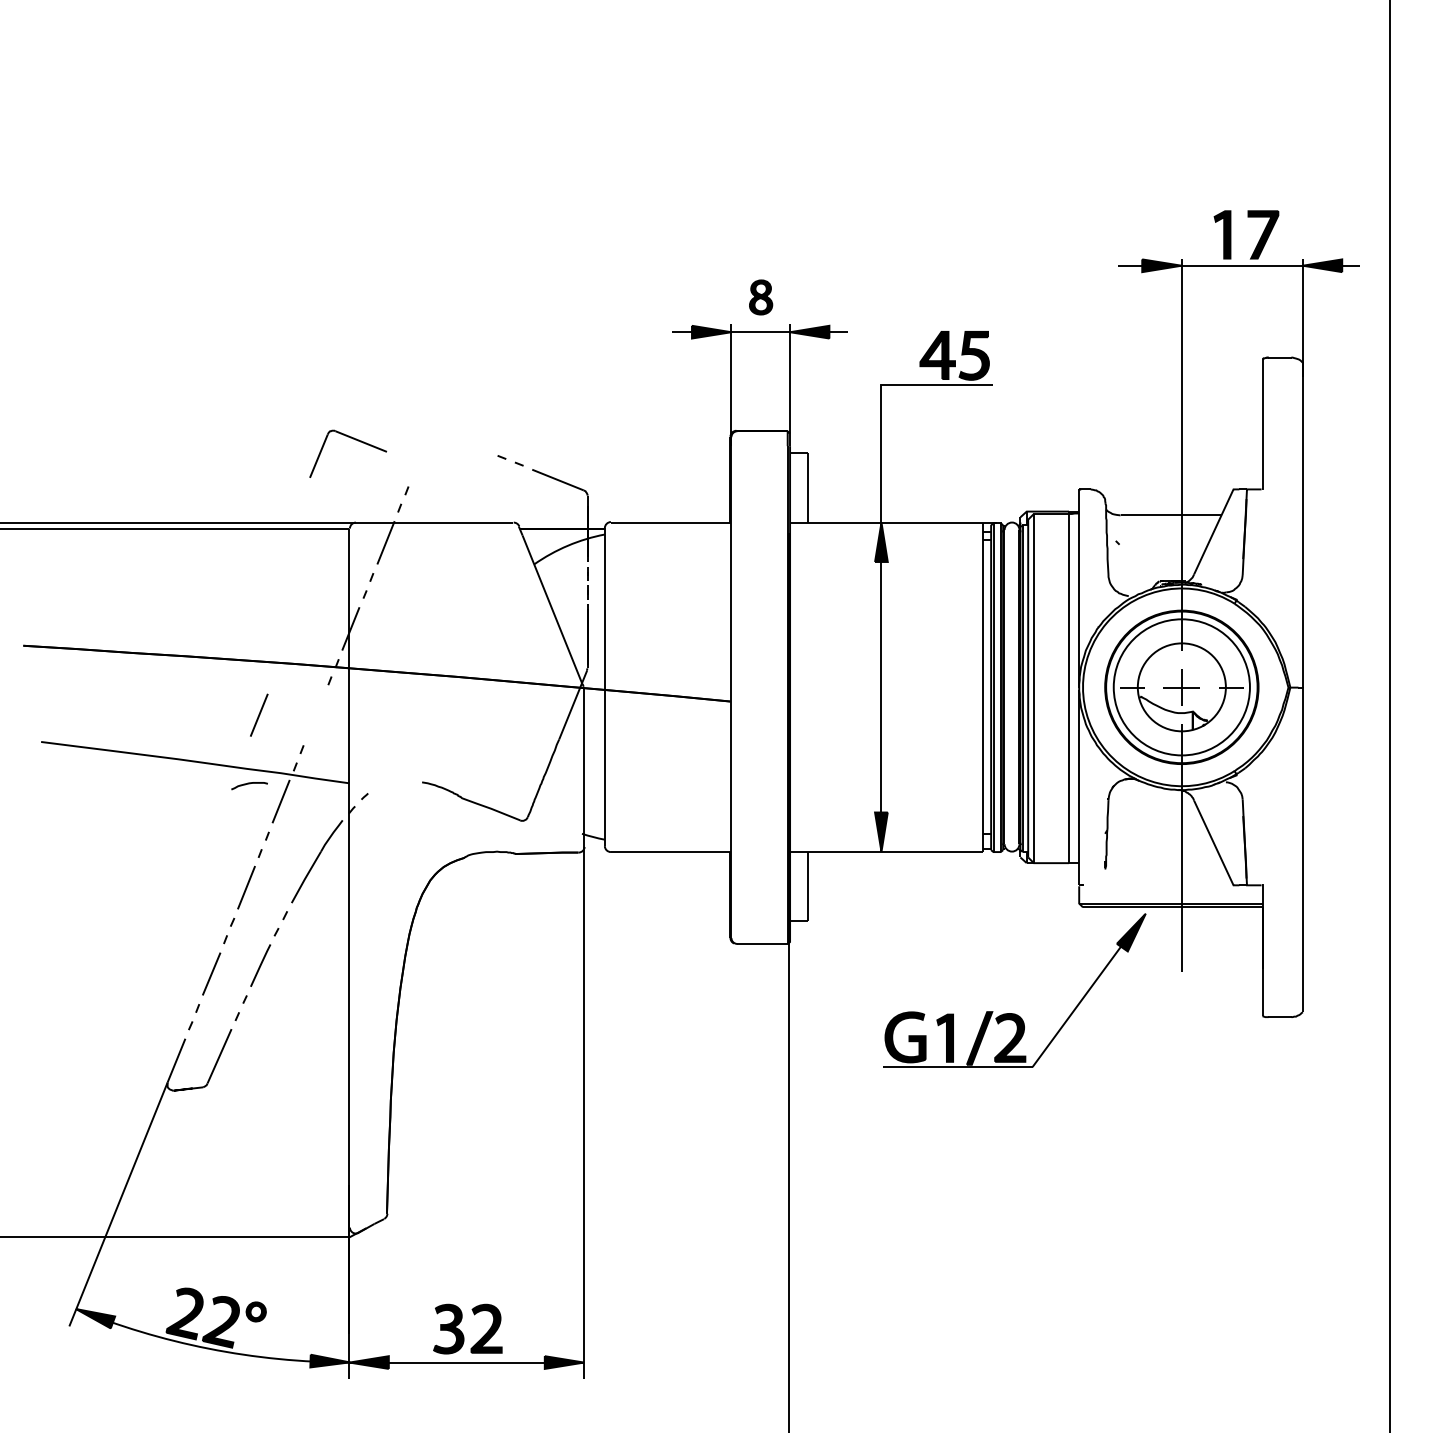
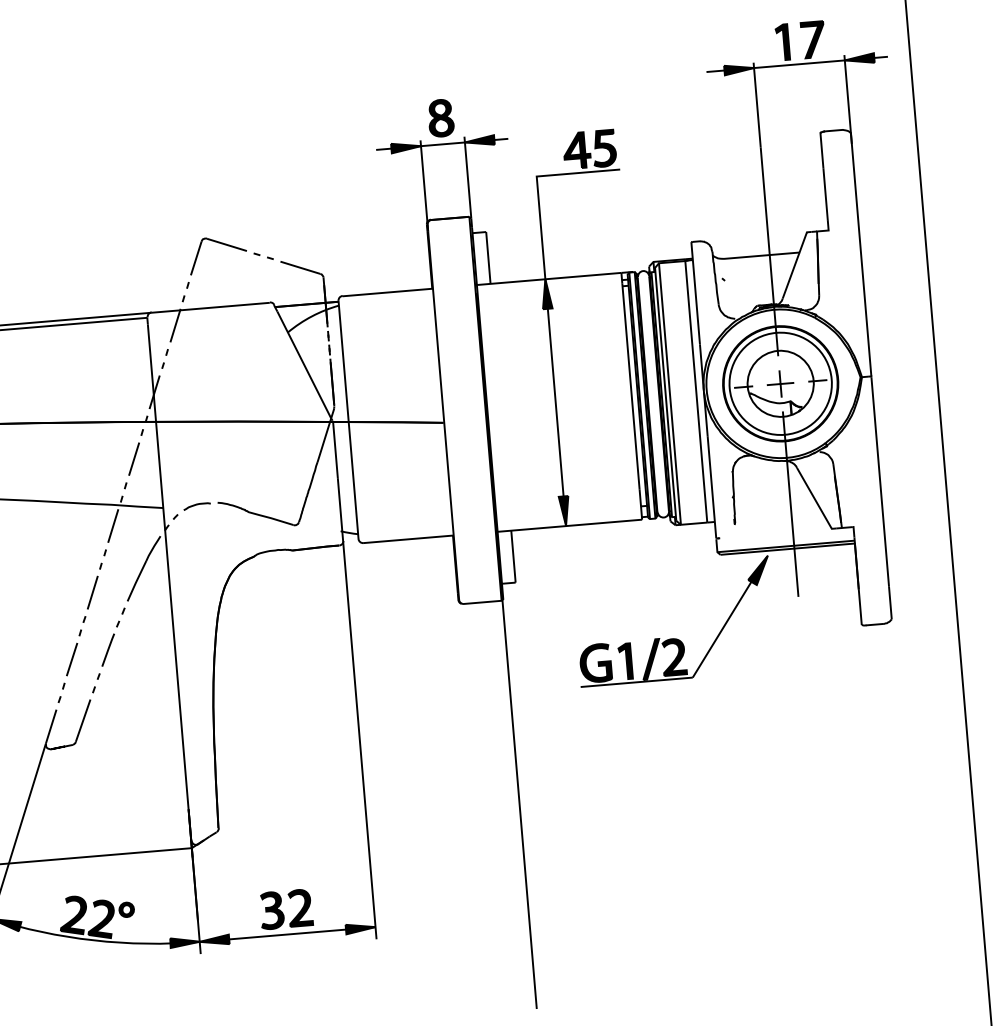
part: (760, 297) -> (440, 118), size x1.43
part: (355, 440) -> (222, 244), moved
line: (259, 714) -> (134, 458), moved
curve: (249, 784) -> (197, 505), moved

